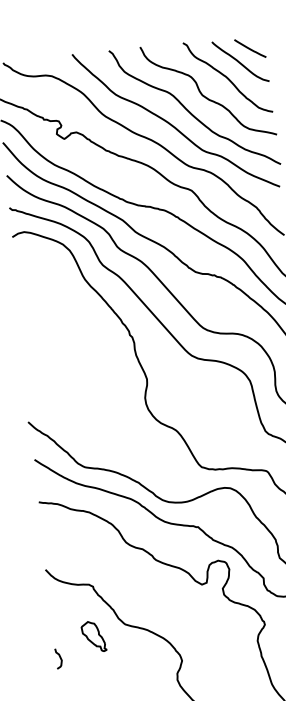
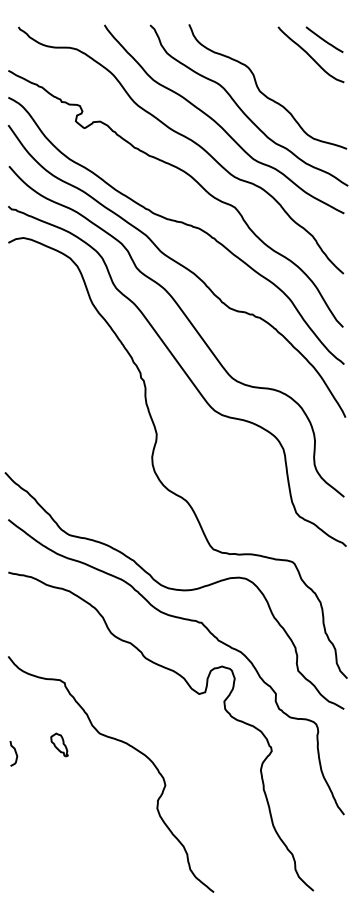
curve: (227, 77) -> (293, 72), removed
part: (93, 636) -> (59, 744), size x0.6
curve: (60, 658) -> (15, 753), moved

